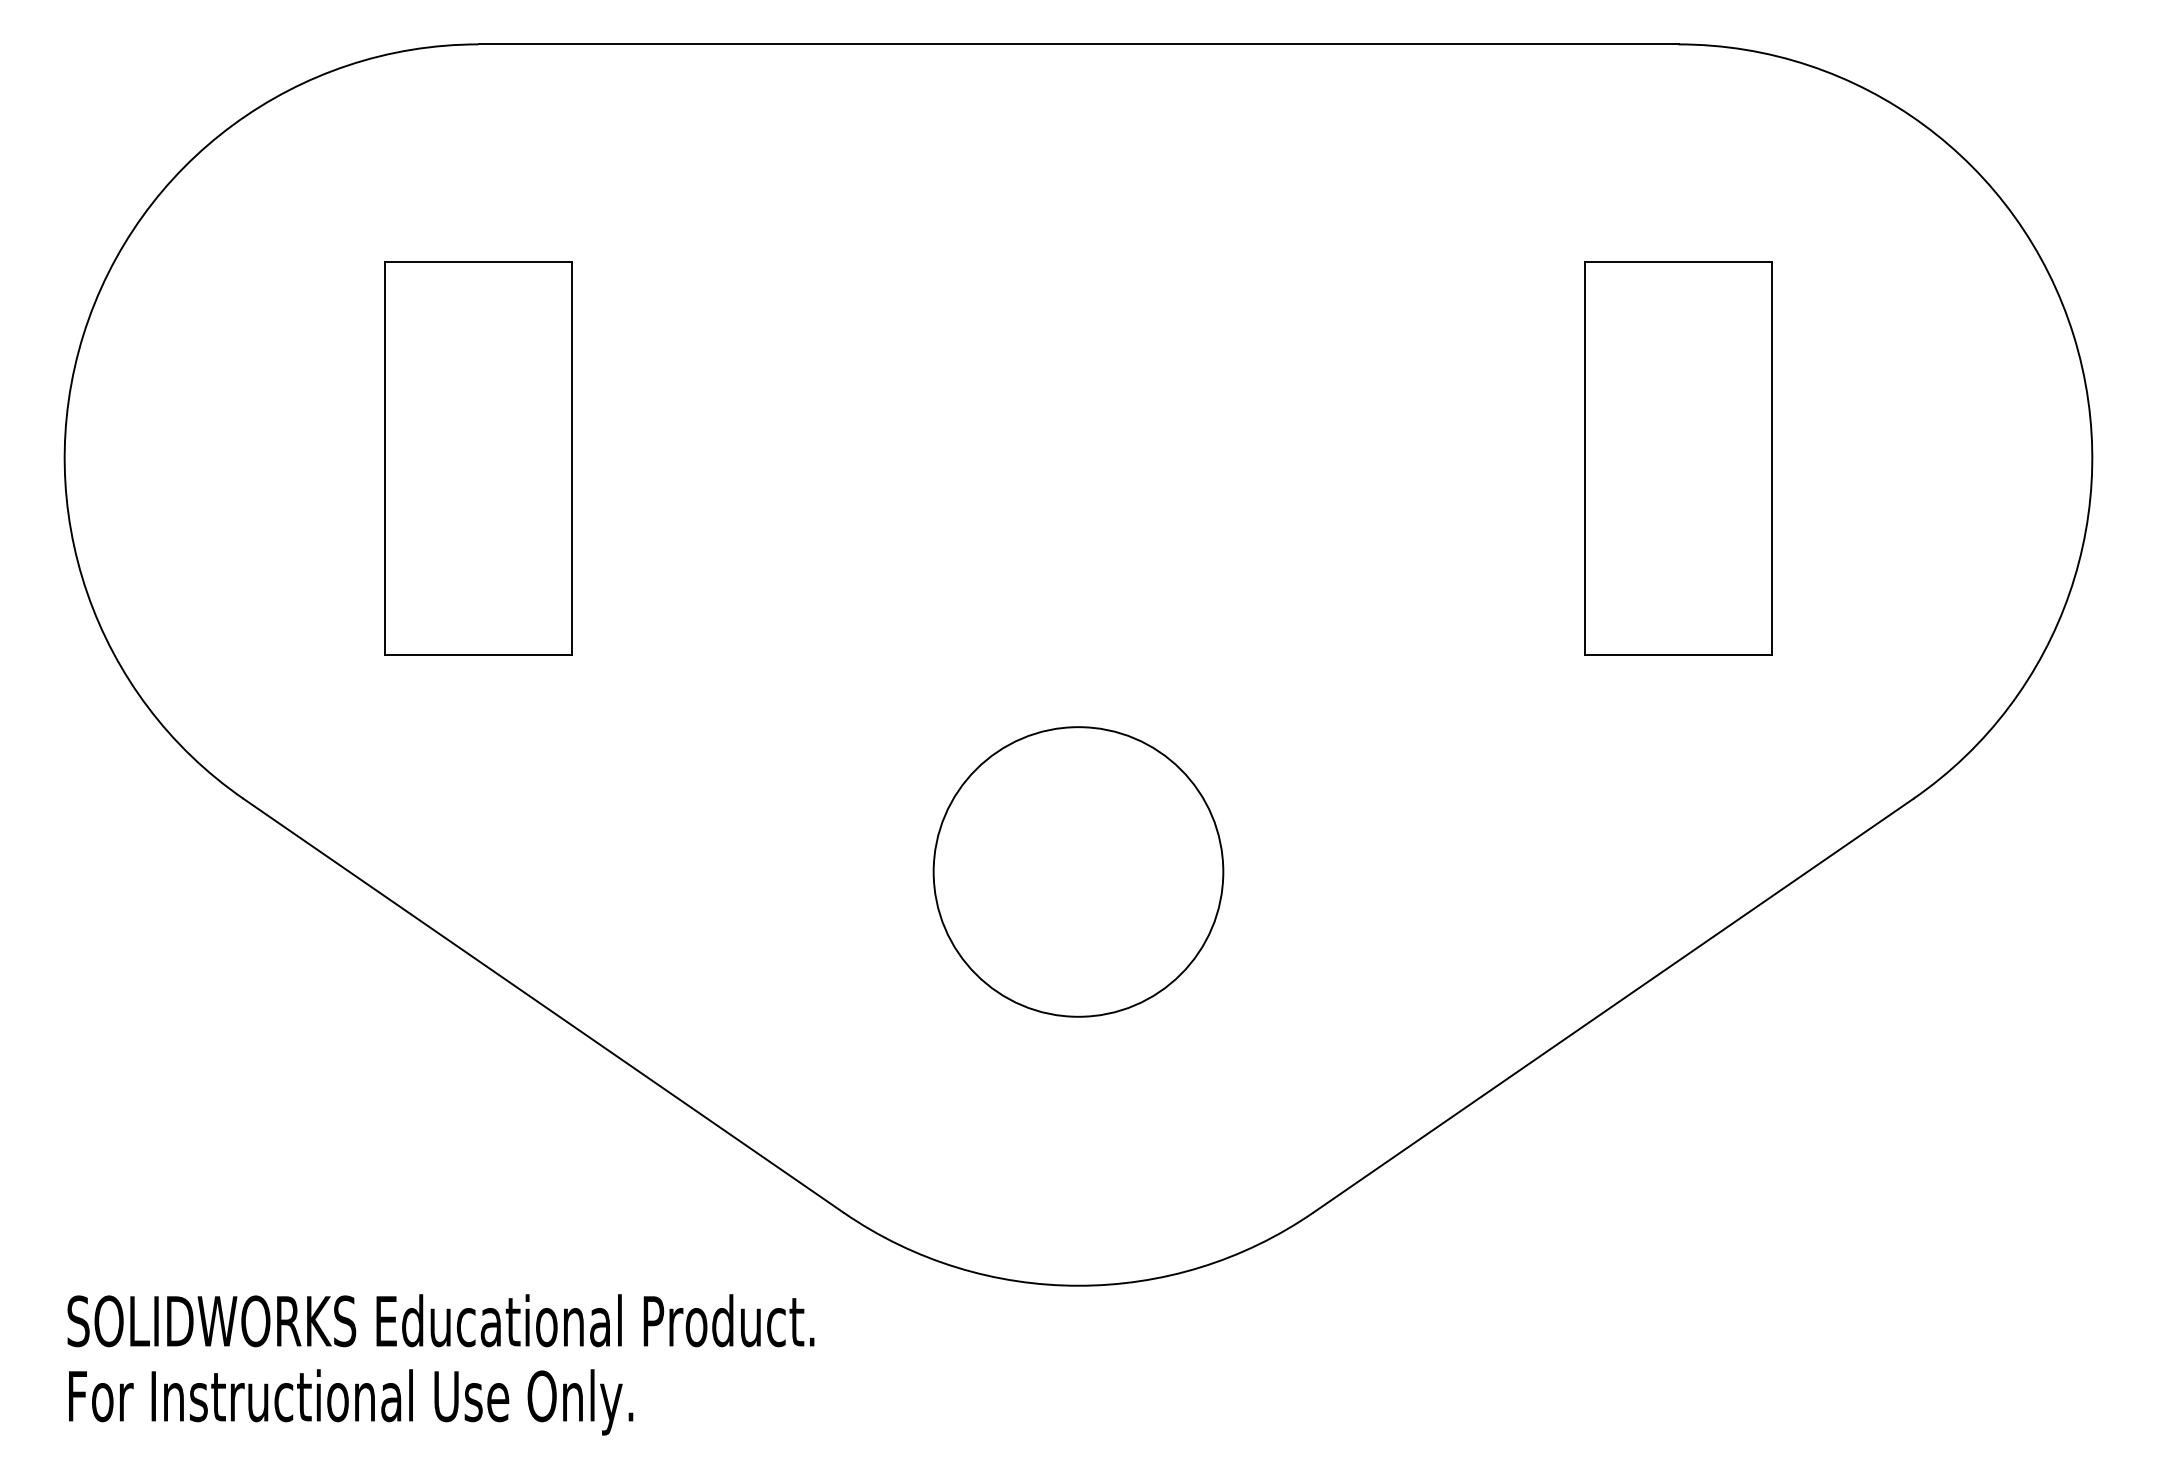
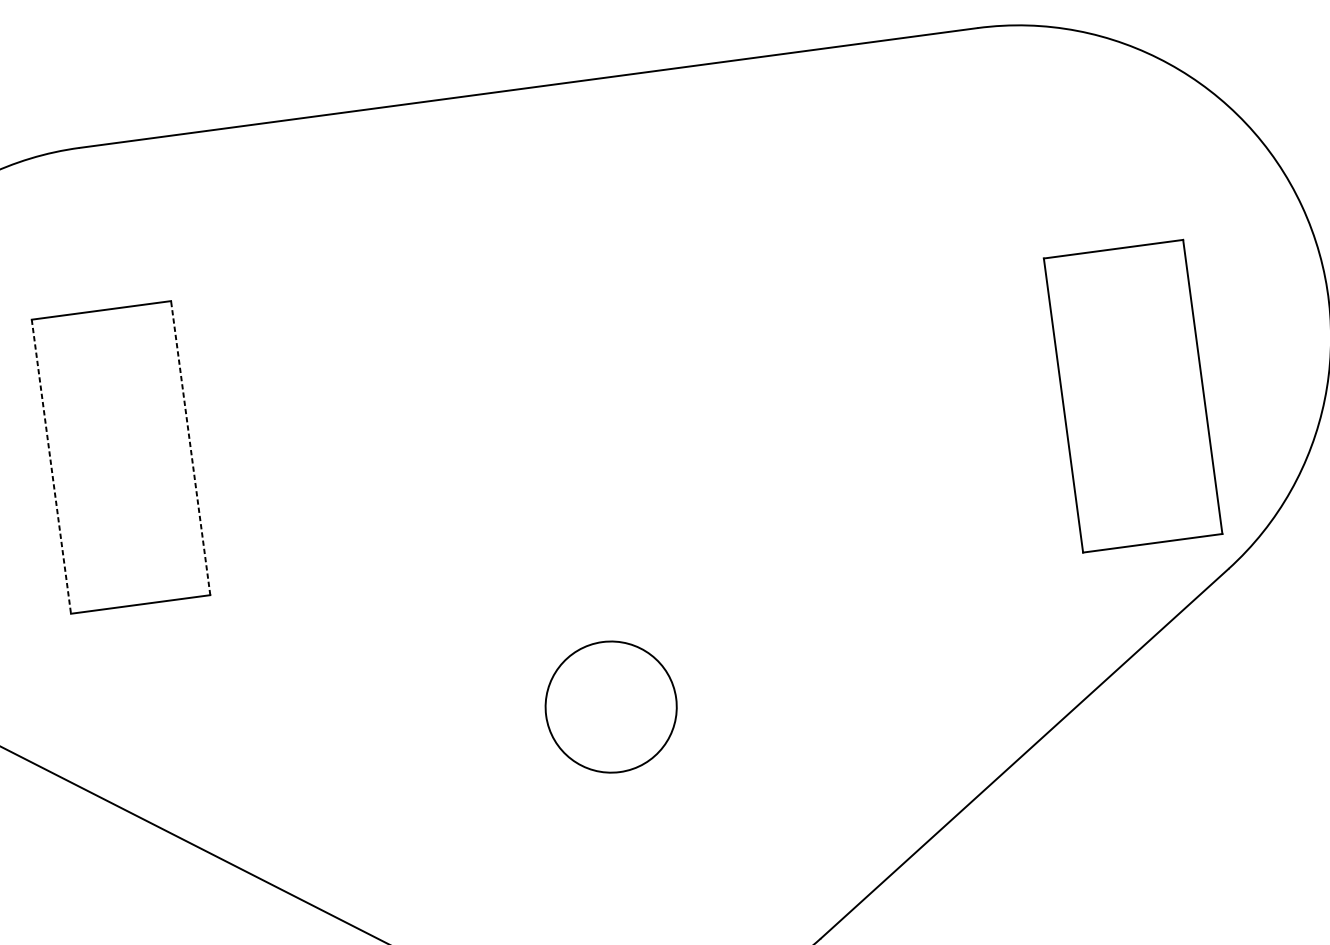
line: (385, 458) -> (51, 466), solid -> dashed
line: (571, 458) -> (190, 448), solid -> dashed
part: (1678, 458) -> (1133, 396), moved
circle: (1078, 871) -> (611, 706), size x0.6

